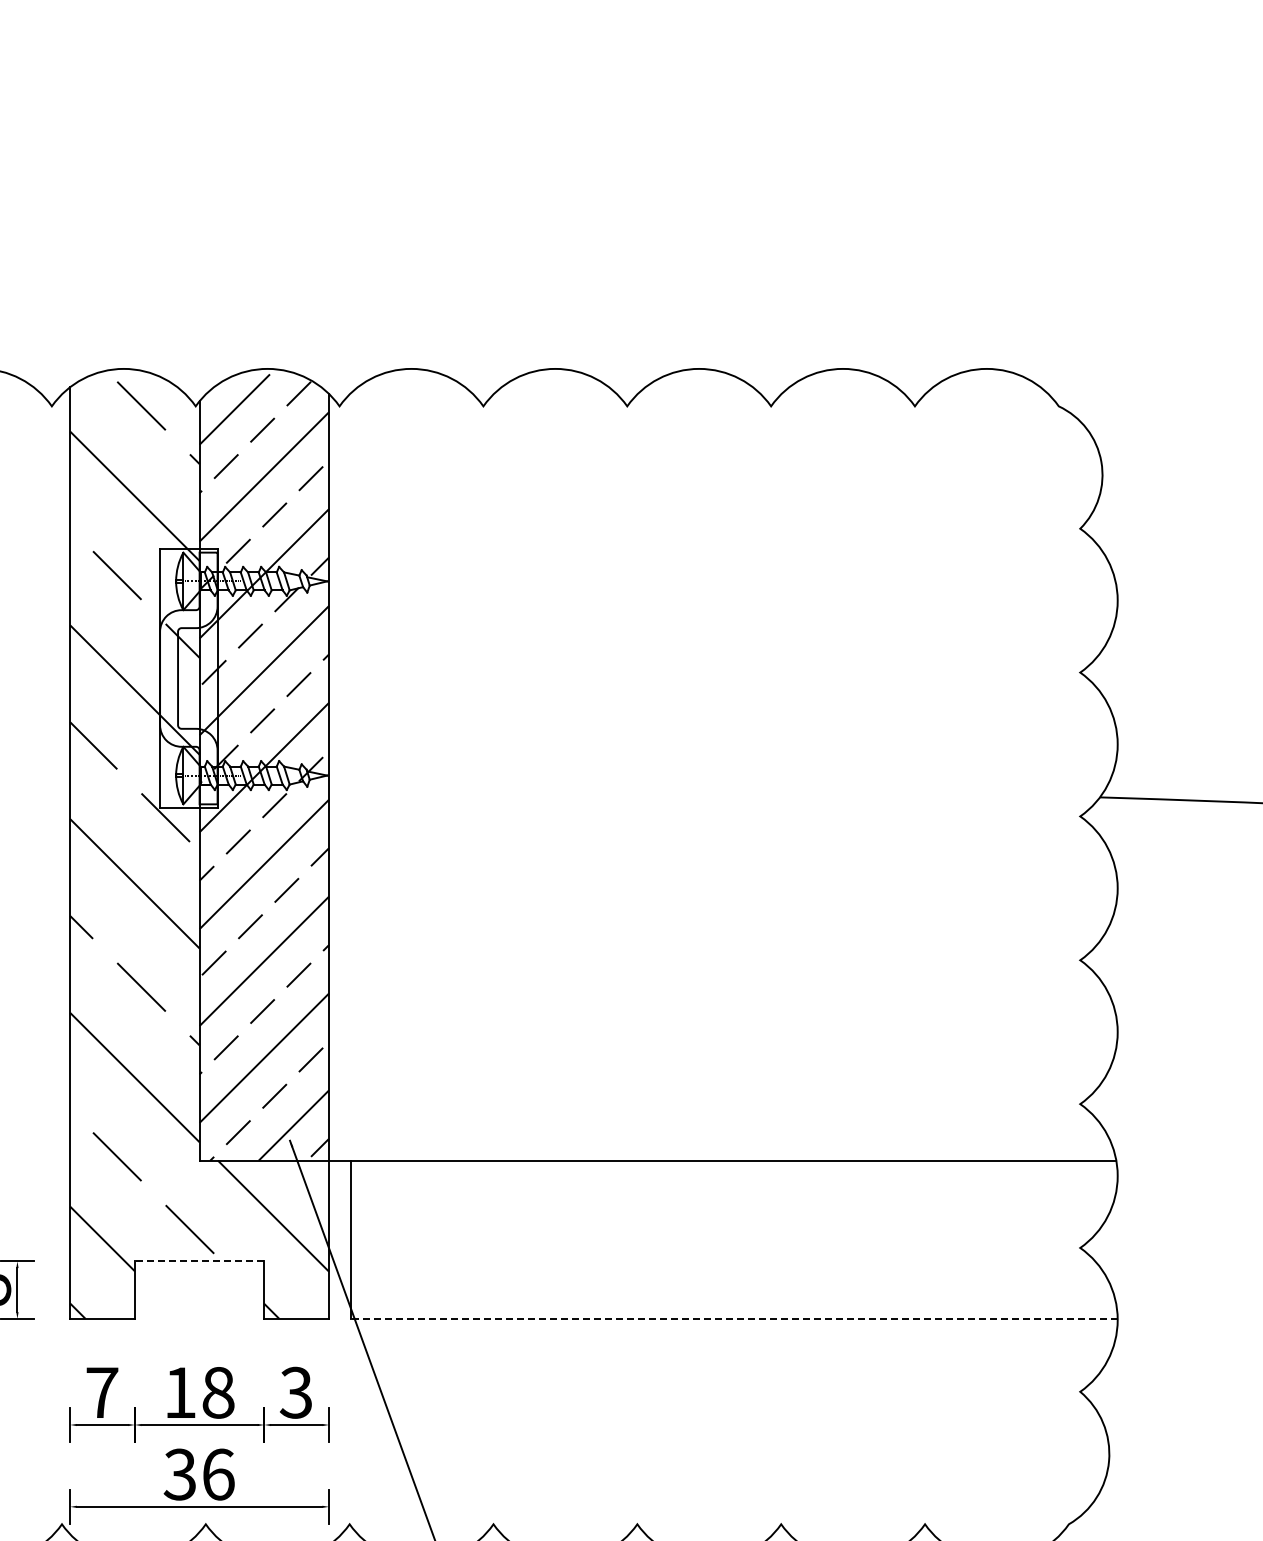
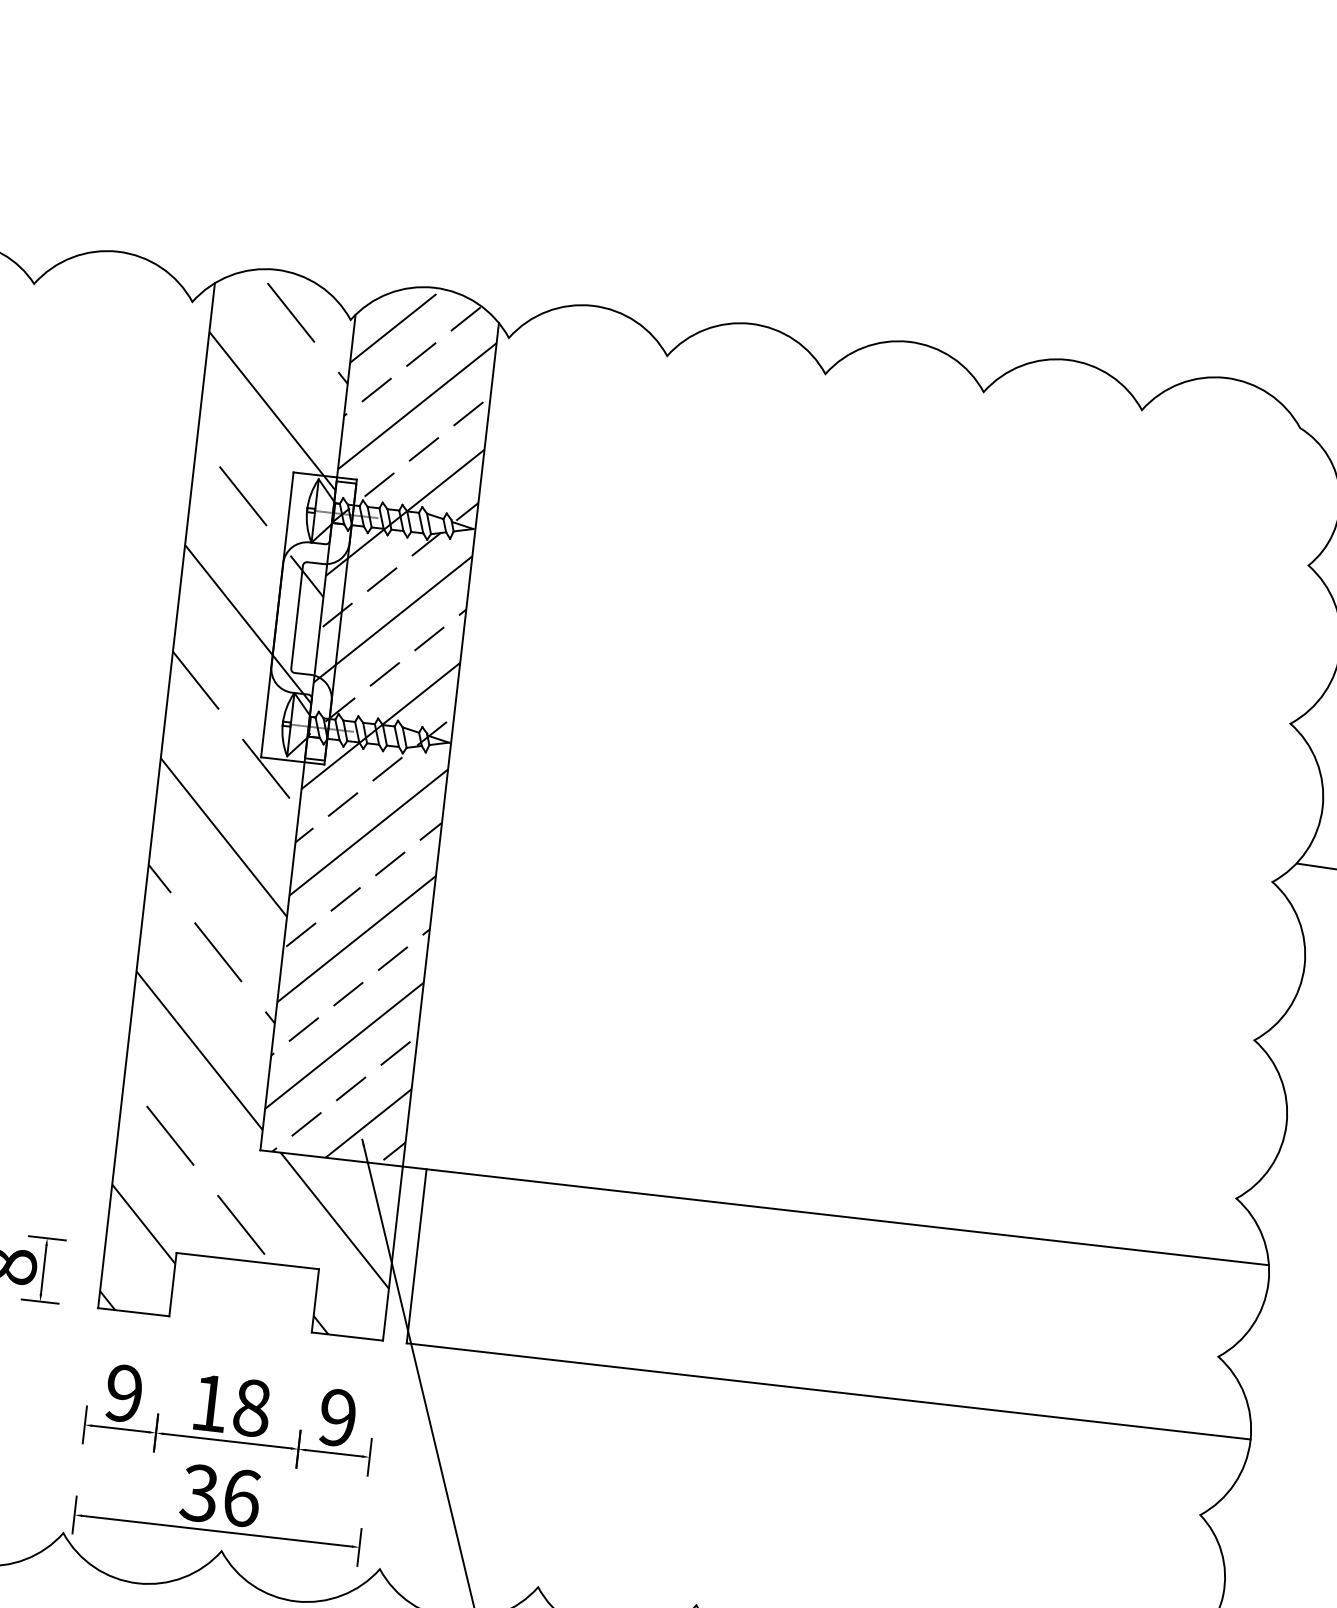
line: (199, 1261) -> (247, 1261), dashed -> solid
line: (734, 1318) -> (829, 1391), dashed -> solid
text: (102, 1392) -> (124, 1393), 7 -> 9
text: (295, 1392) -> (336, 1417), 3 -> 9

